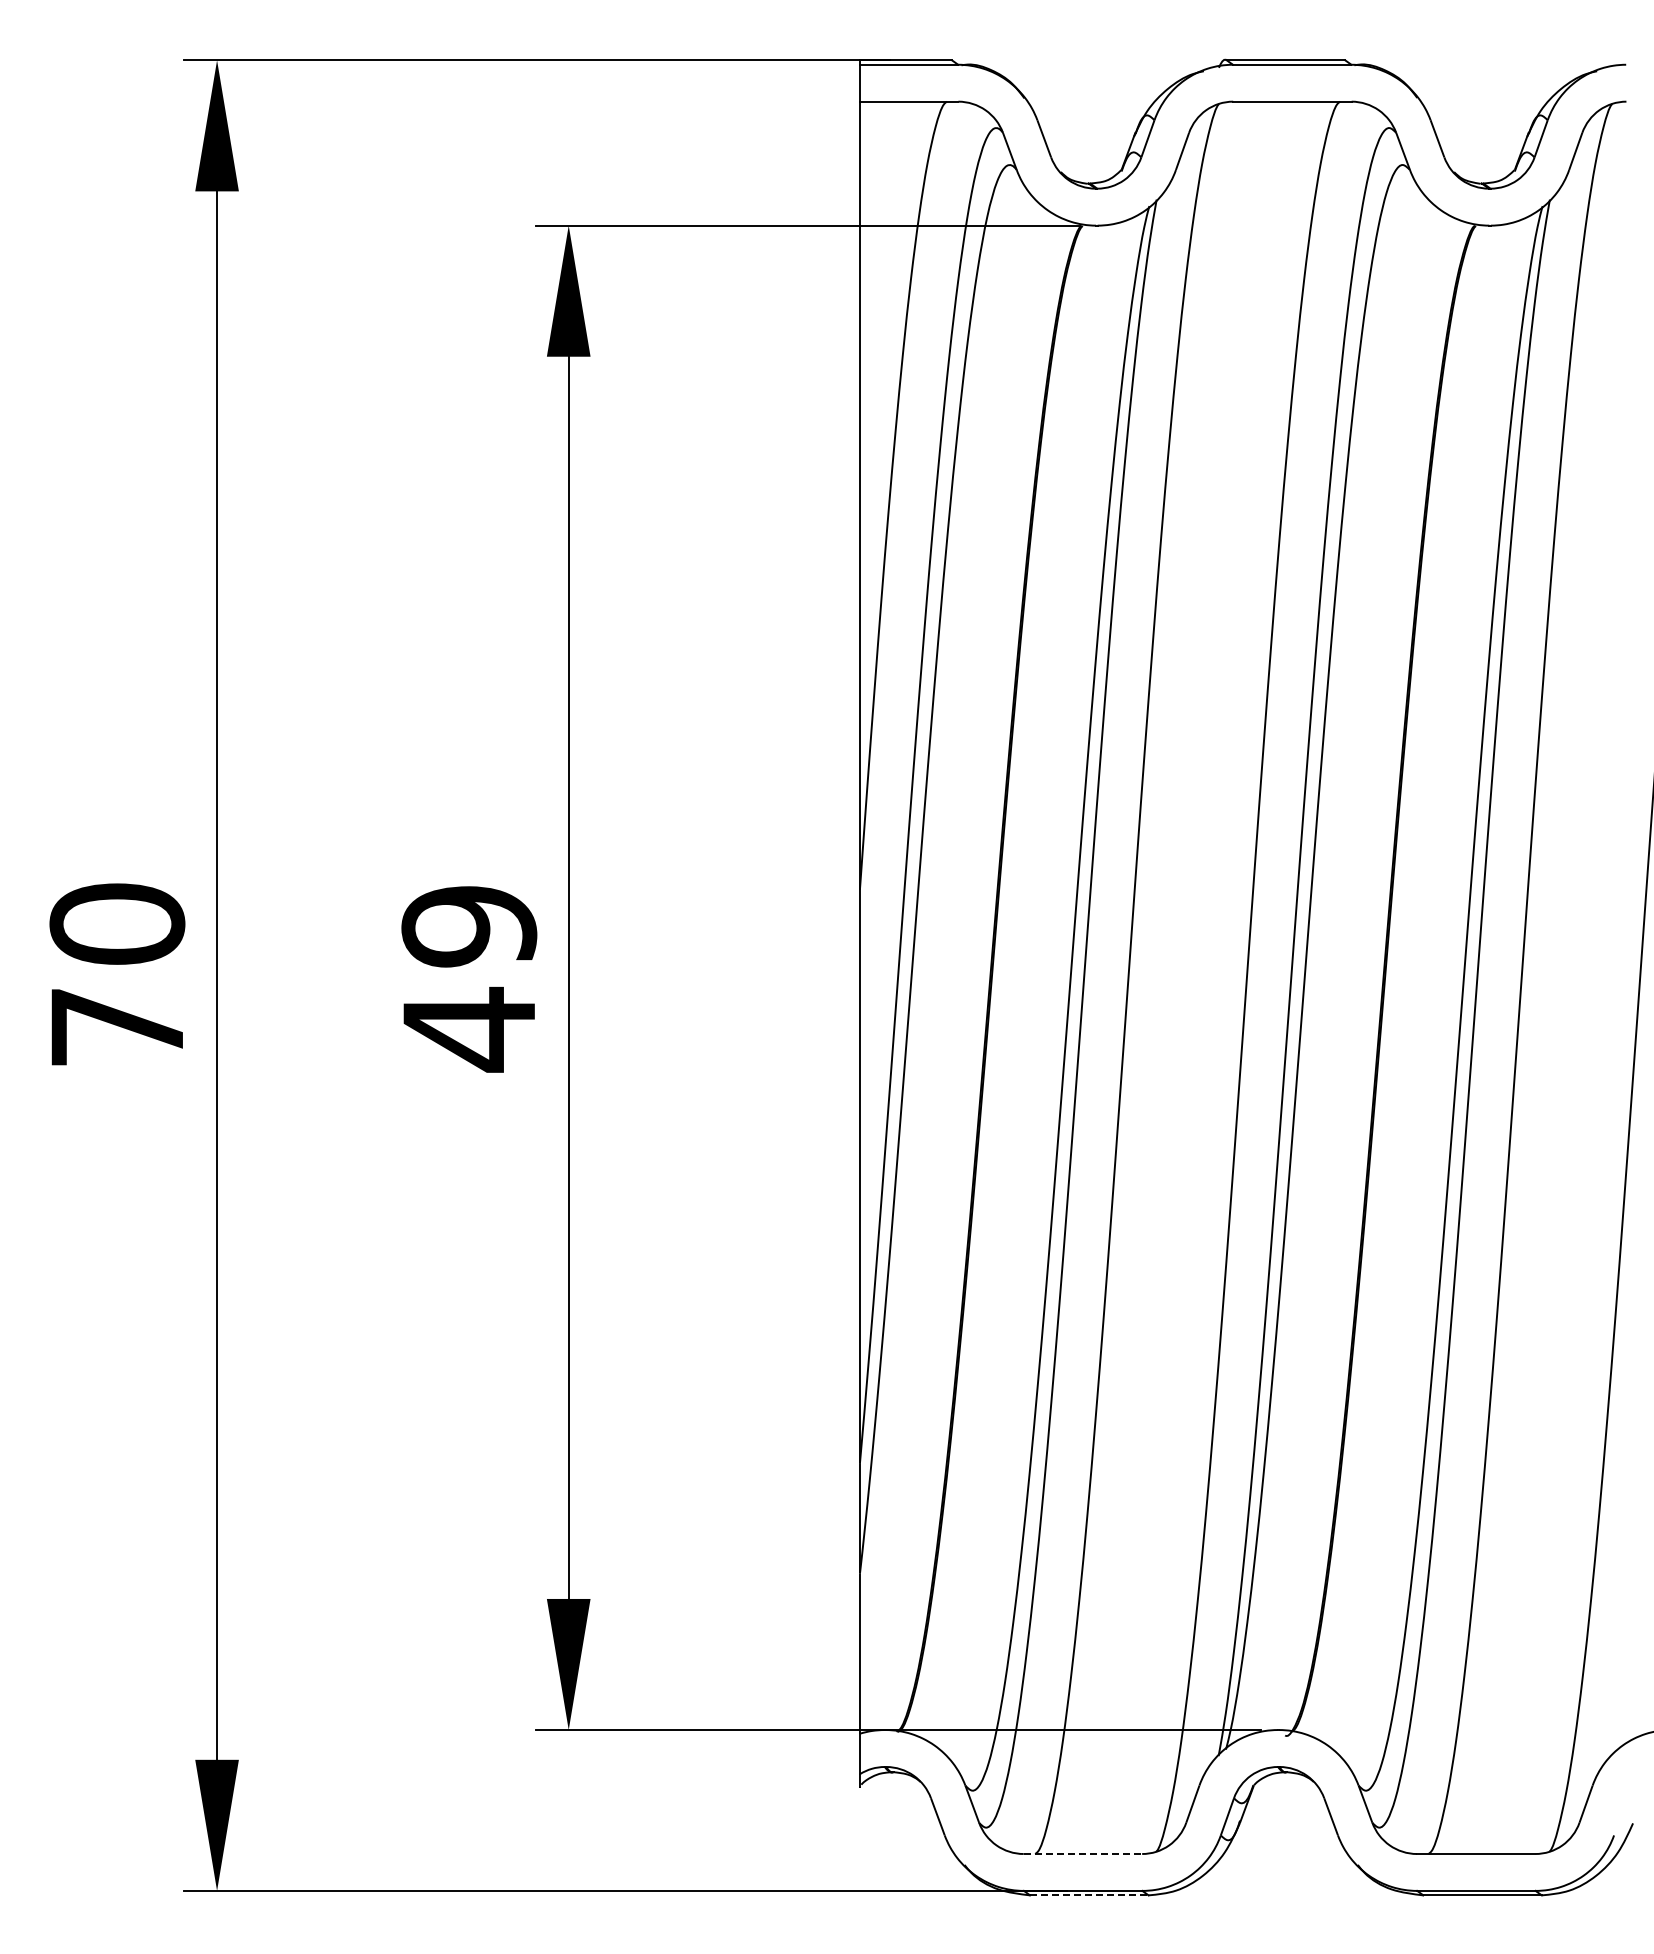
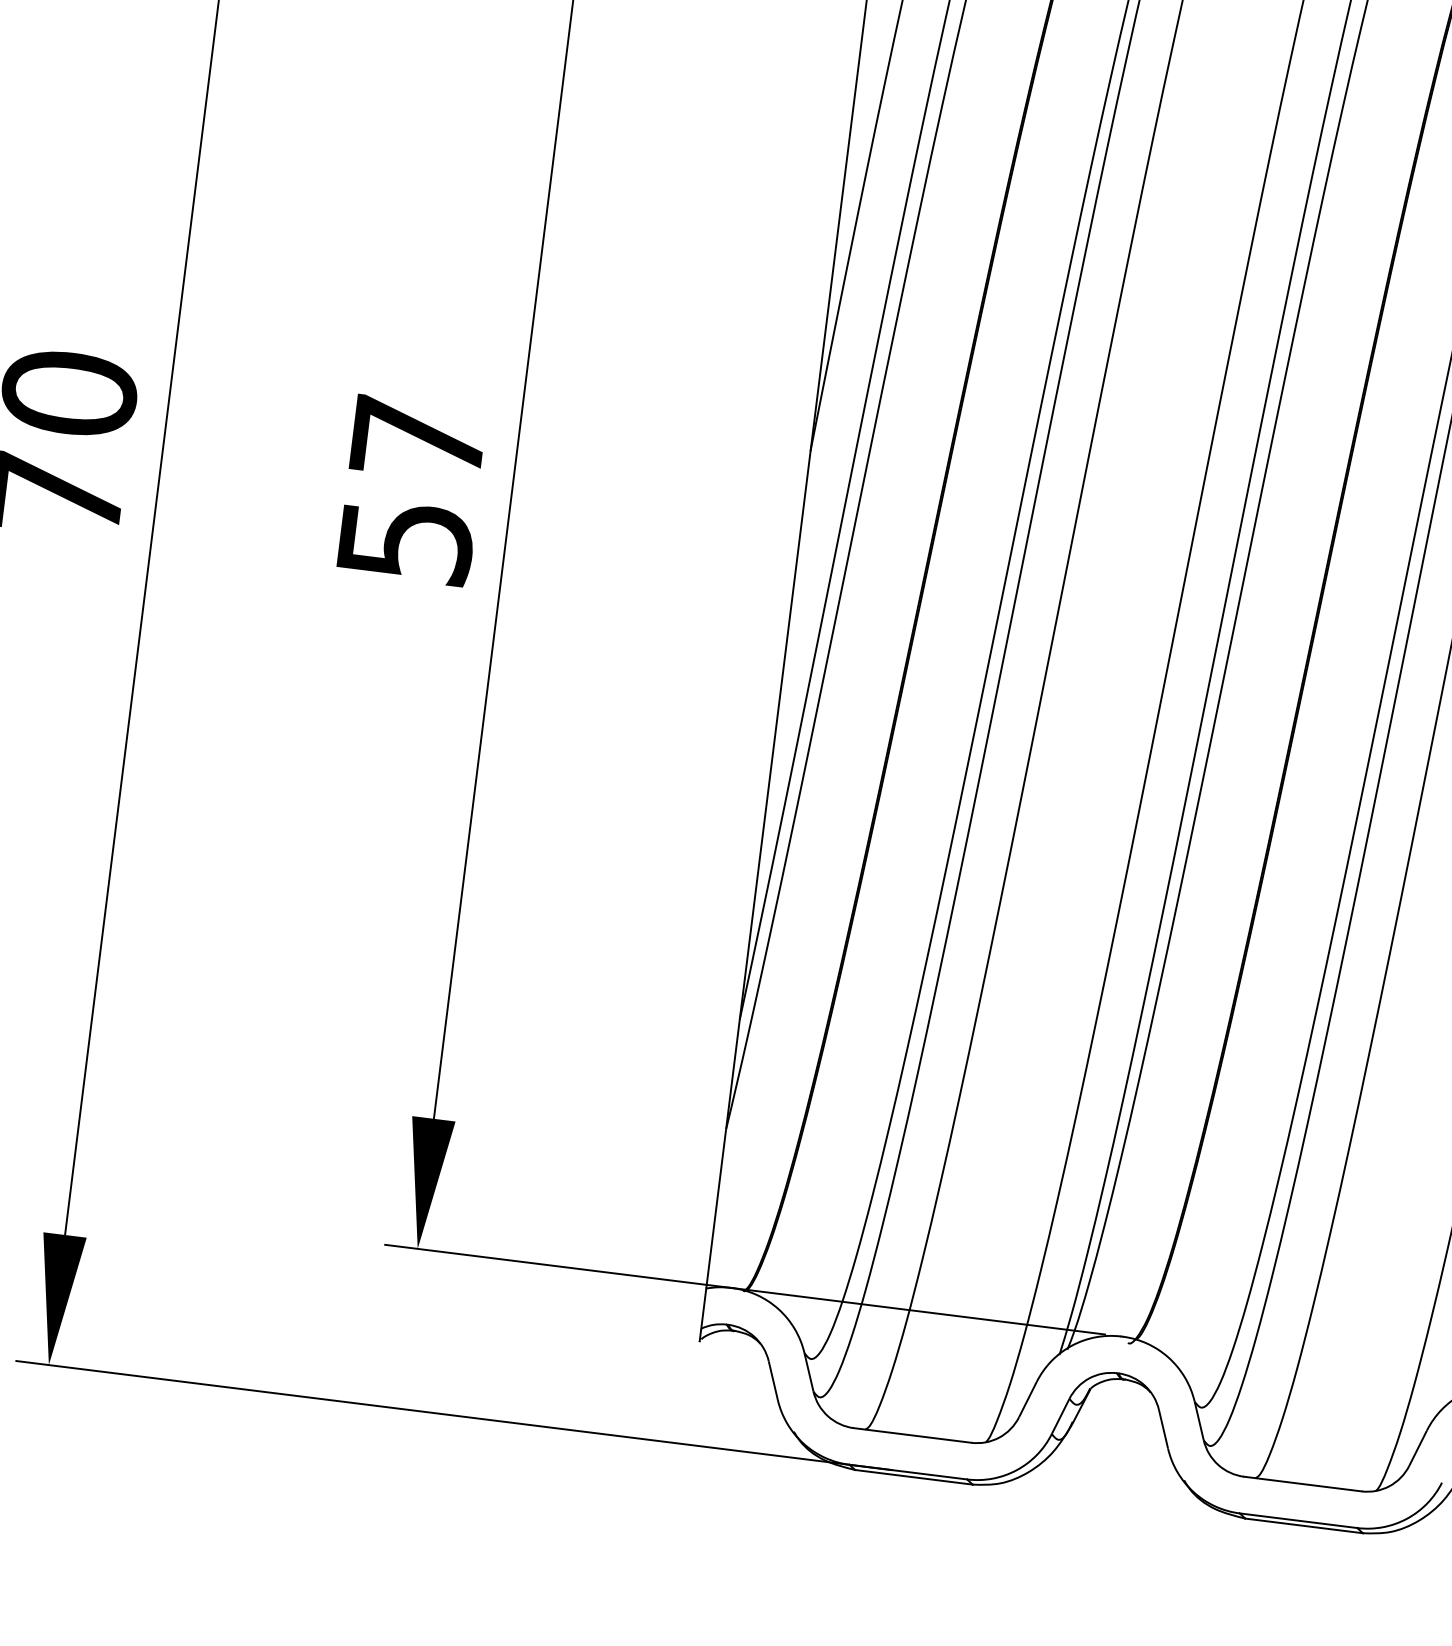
text: (469, 979) -> (412, 491), 49 -> 57
line: (1083, 1854) -> (913, 1436), dashed -> solid
line: (1089, 1895) -> (914, 1477), dashed -> solid

